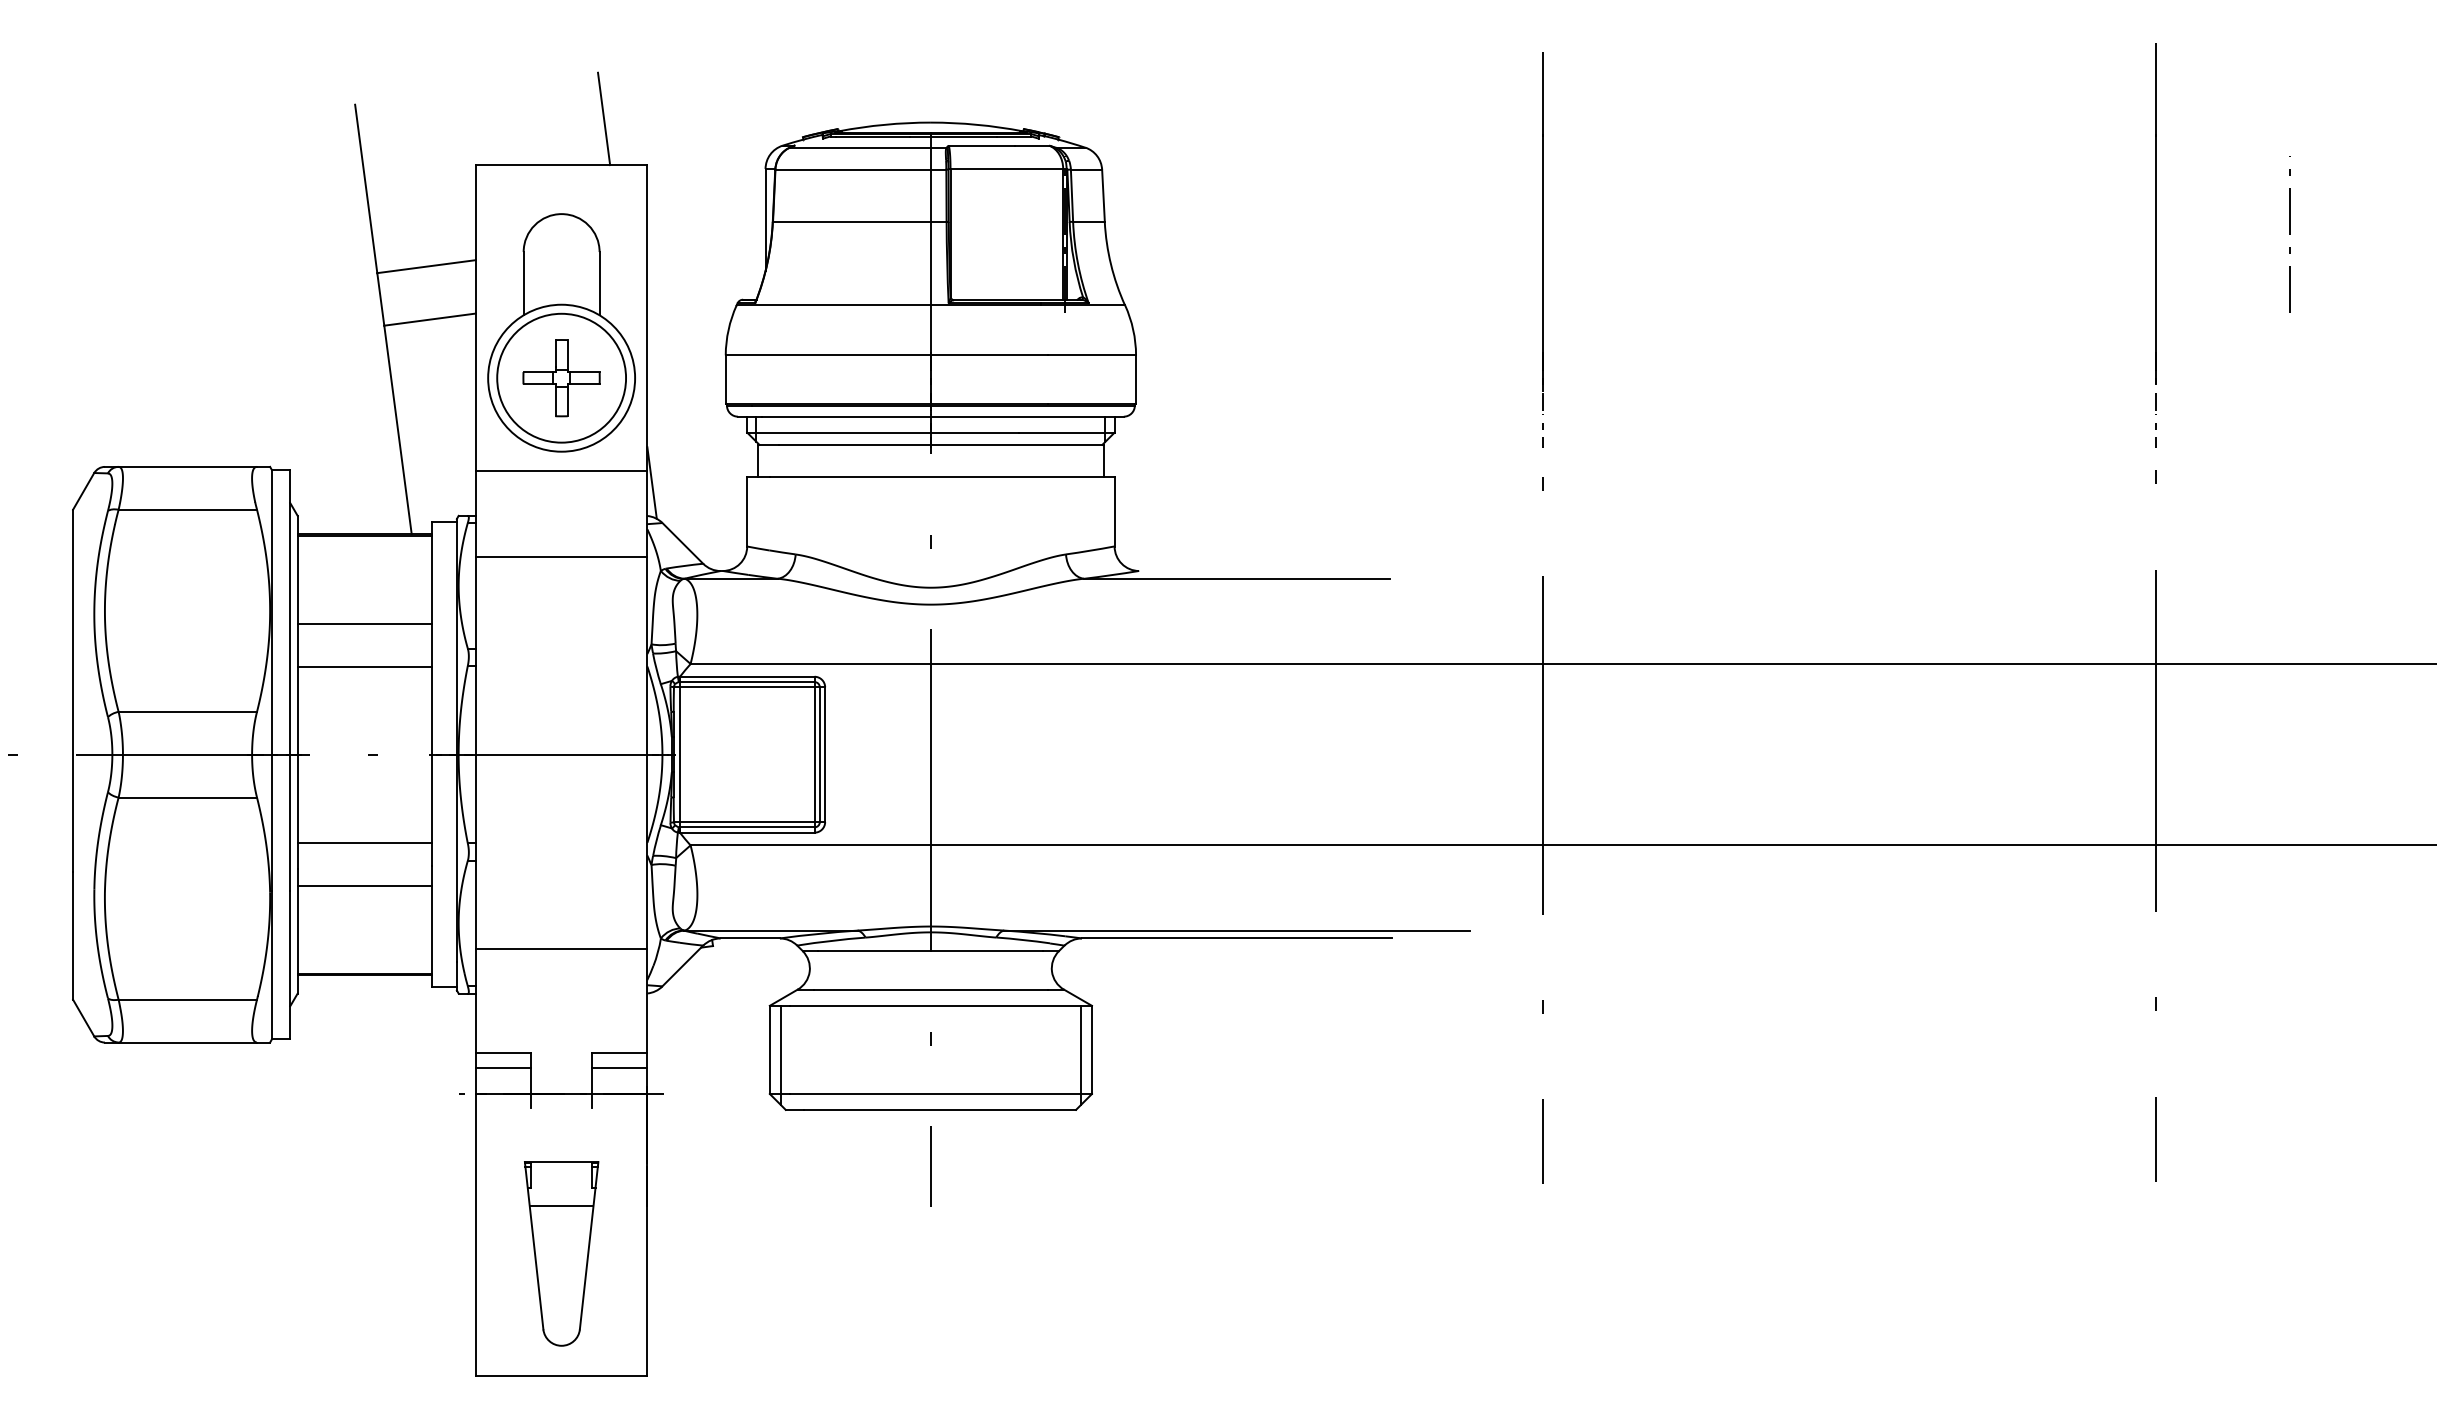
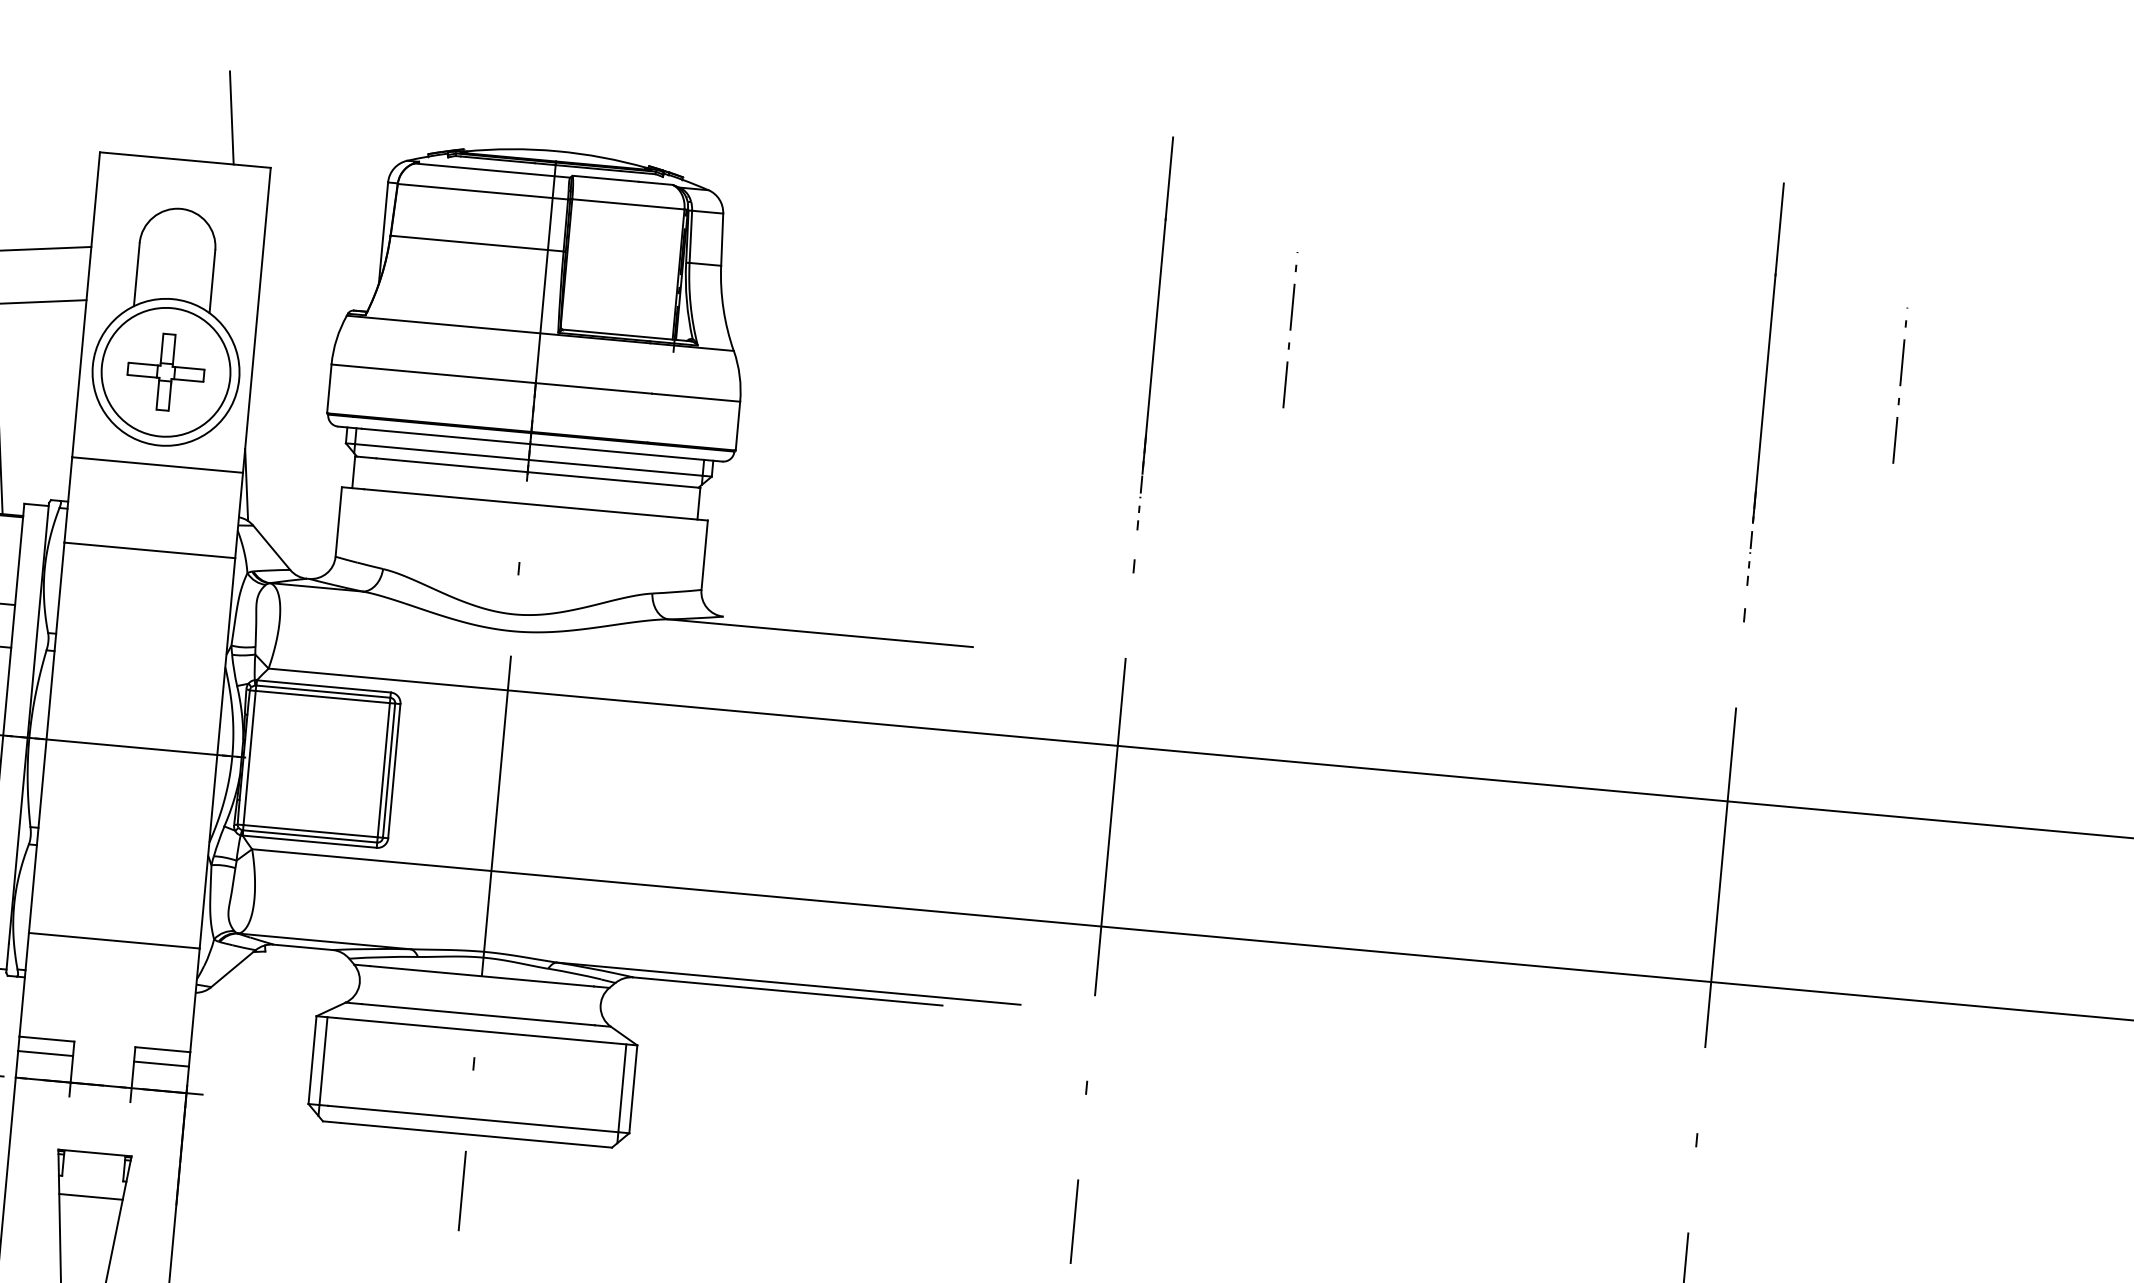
line: (1677, 234) -> (1290, 330), added

